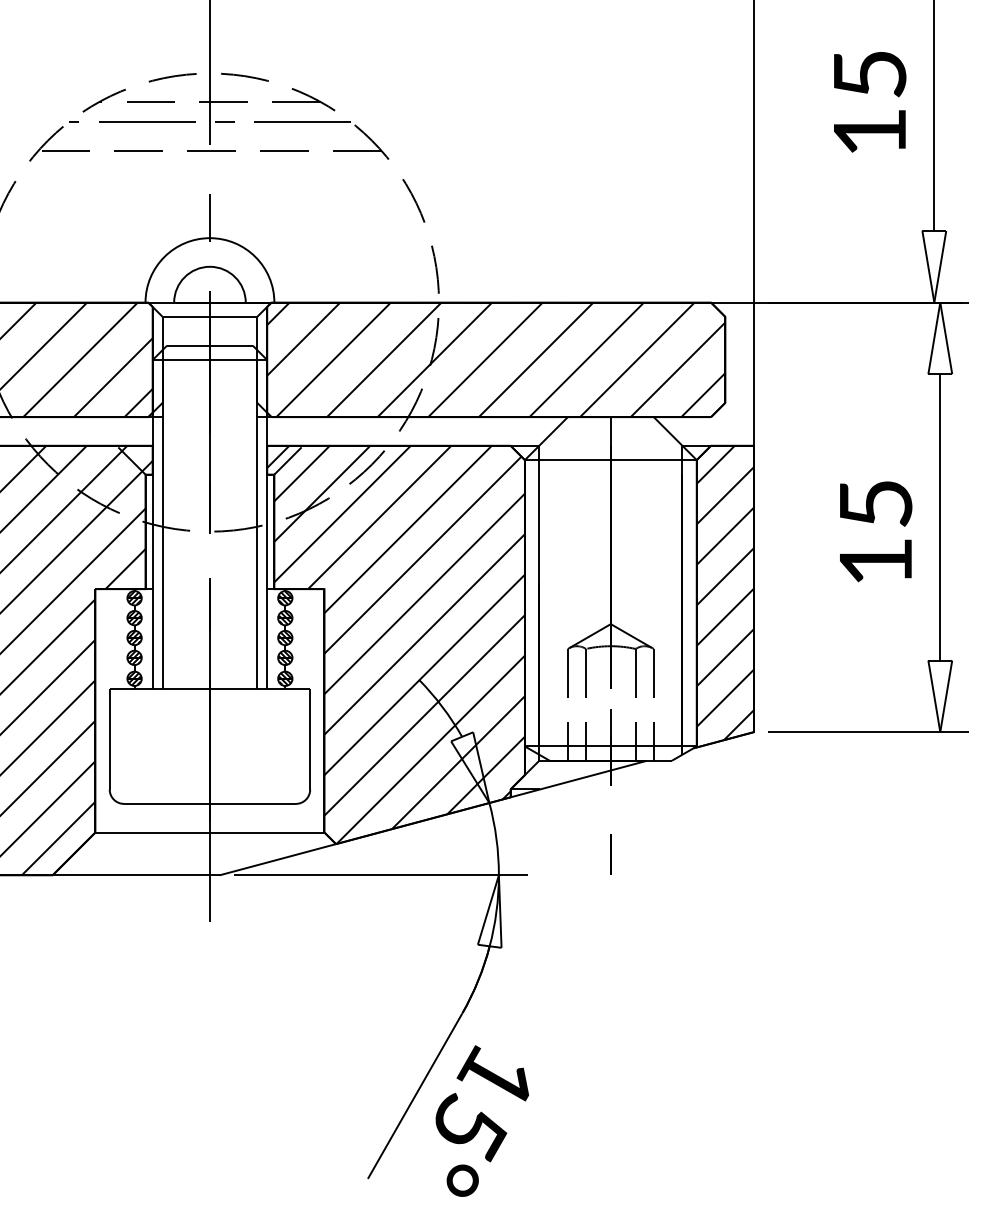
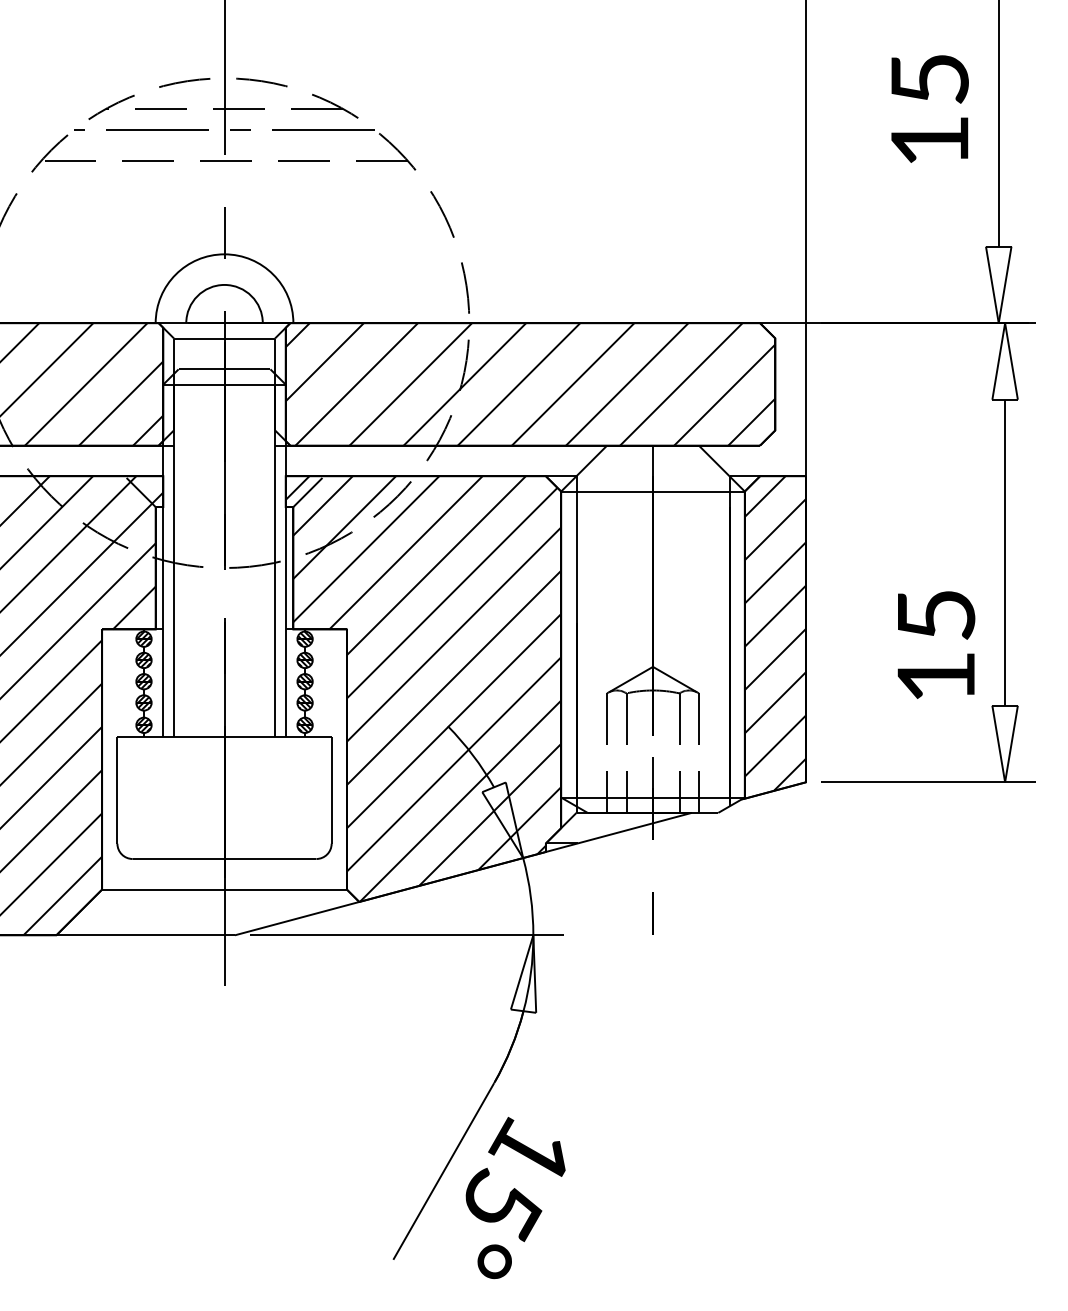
text: (876, 531) -> (936, 644), moved

